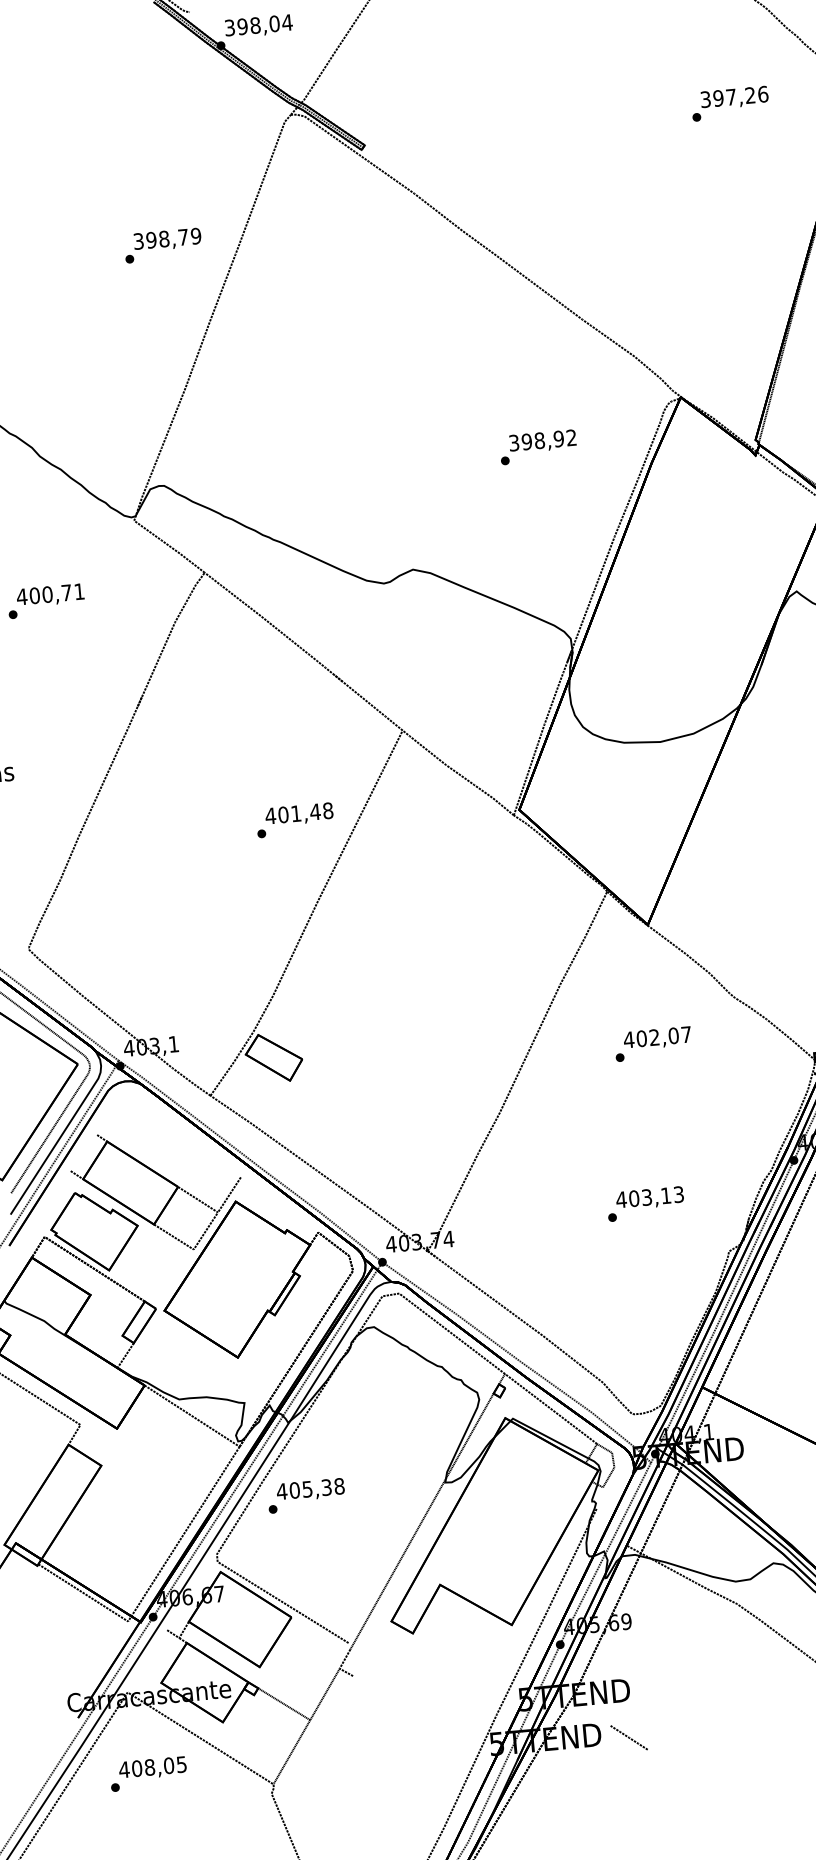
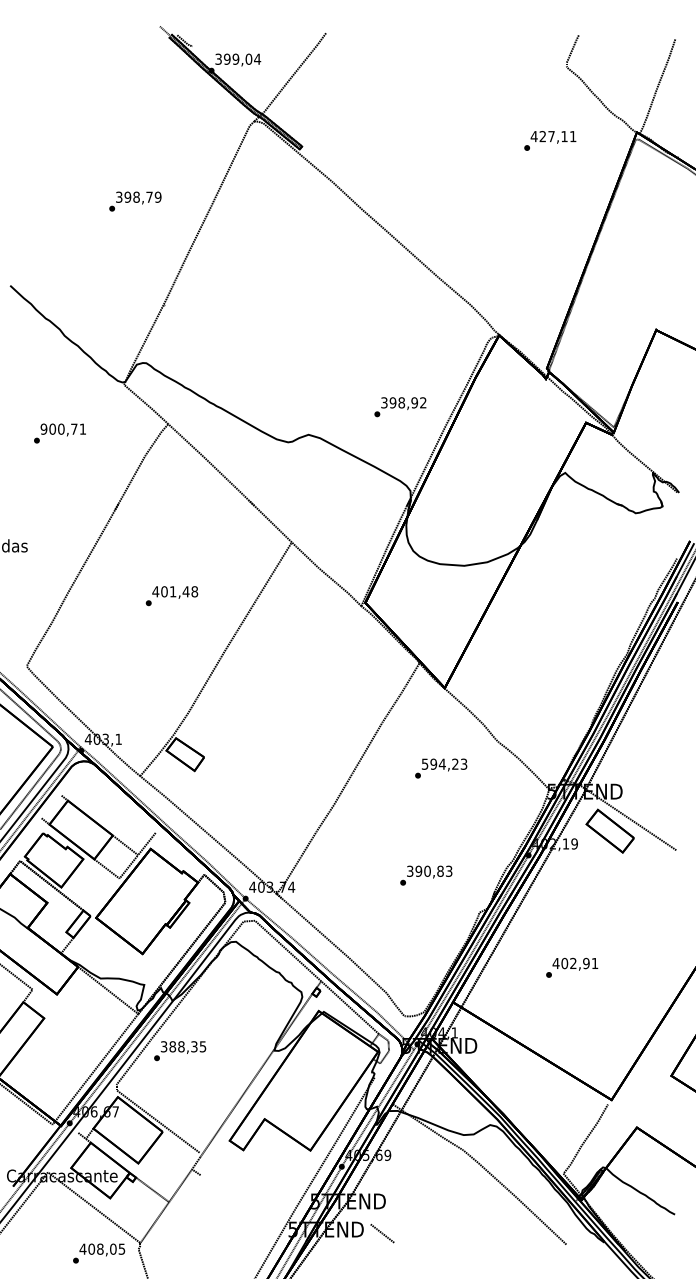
text: (254, 24) -> (235, 58), 398,04 -> 399,04
text: (734, 96) -> (553, 136), 397,26 -> 427,11
text: (163, 245) -> (135, 201), moved
text: (538, 447) -> (400, 407), moved
text: (21, 595) -> (43, 428), 400,71 -> 900,71
text: (294, 820) -> (171, 596), moved
text: (657, 1036) -> (444, 763), 402,07 -> 594,23
text: (642, 1196) -> (424, 870), 403,13 -> 390,83
text: (310, 1488) -> (183, 1046), 405,38 -> 388,35
text: (149, 1773) -> (99, 1253), moved

